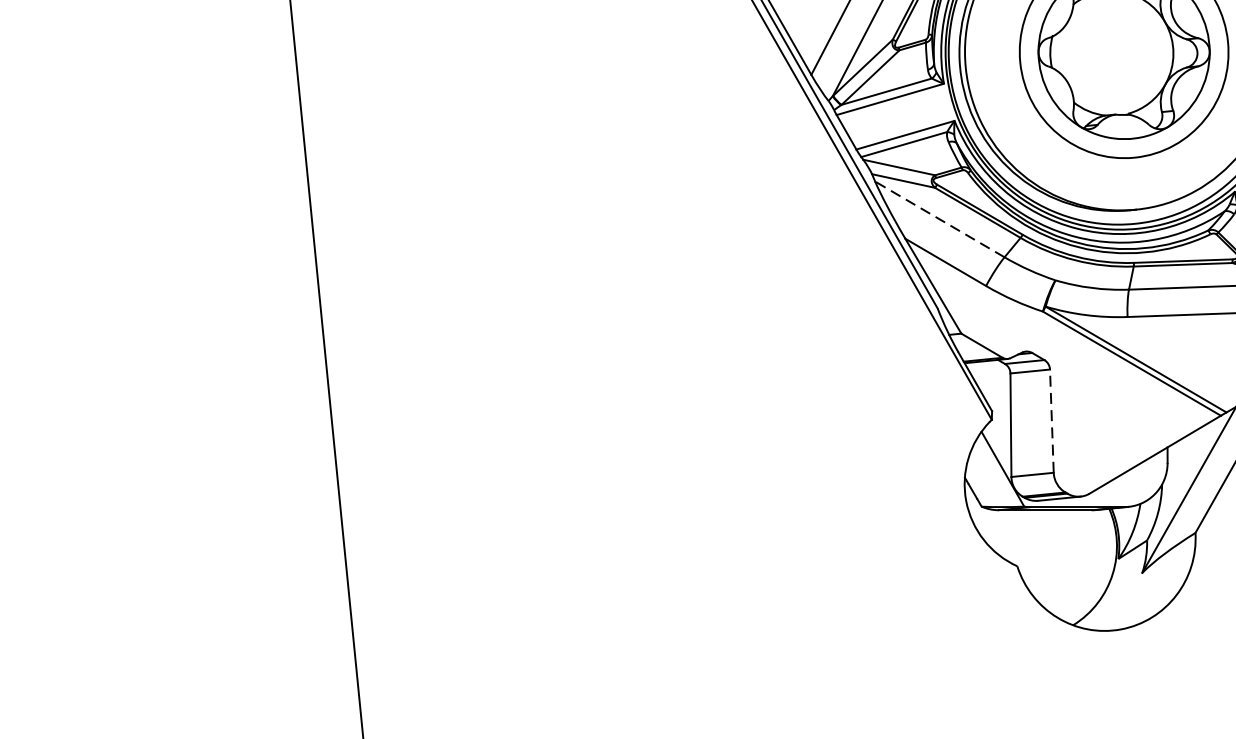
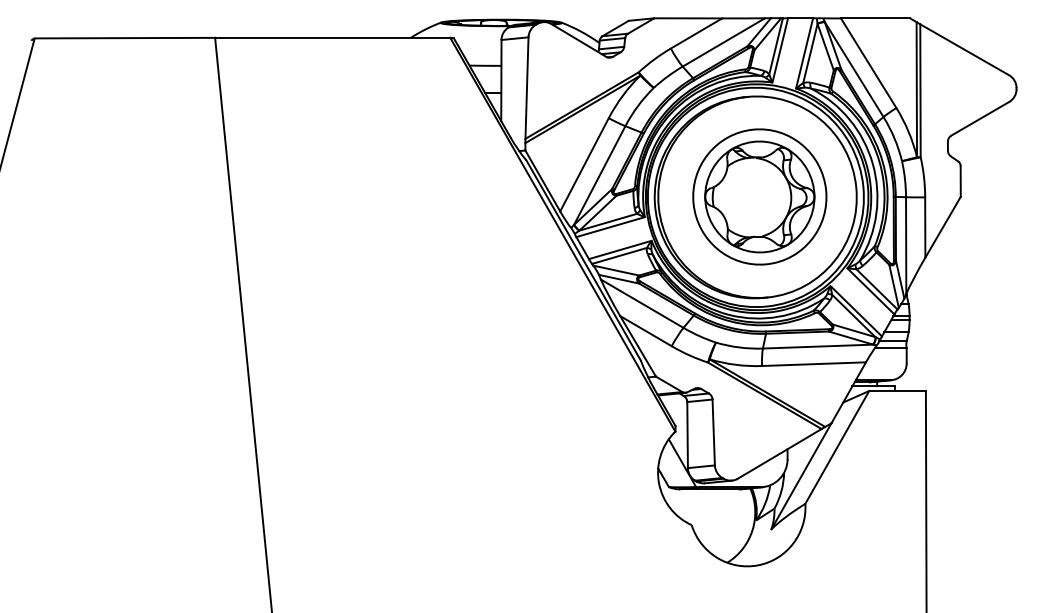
line: (940, 219) -> (642, 303), dashed -> solid
line: (1051, 421) -> (713, 432), dashed -> solid

